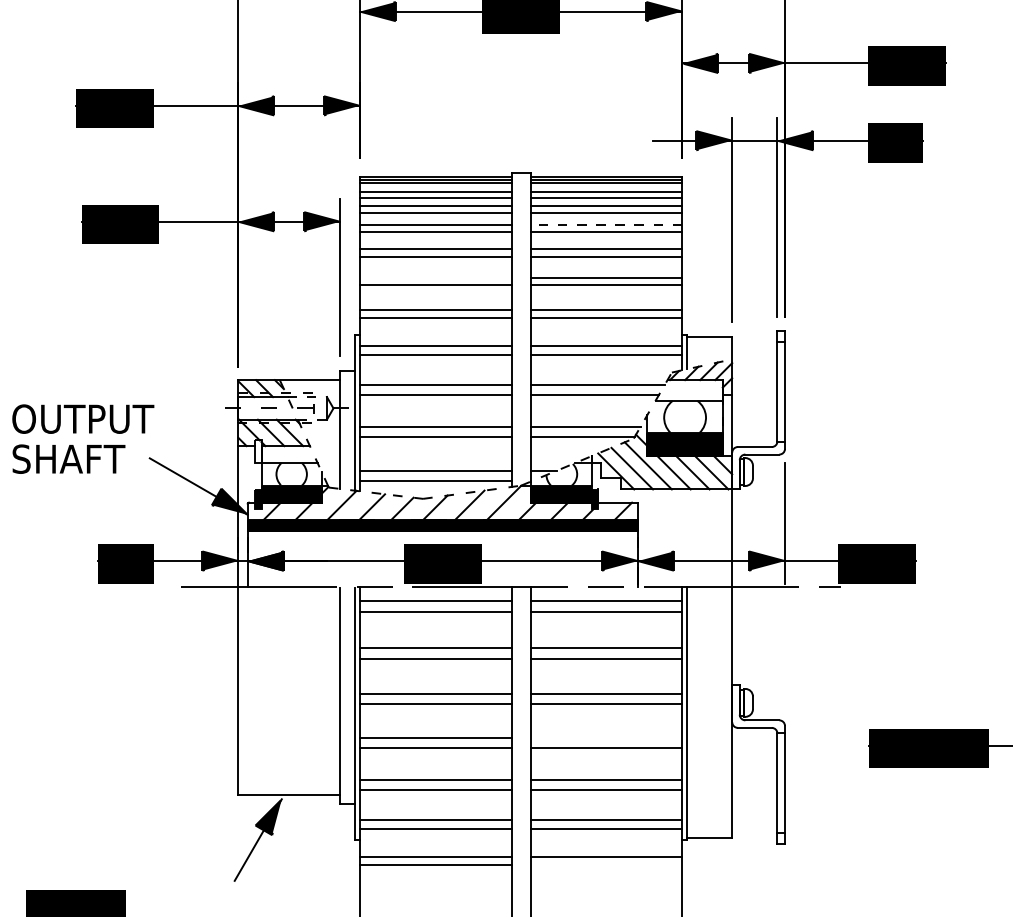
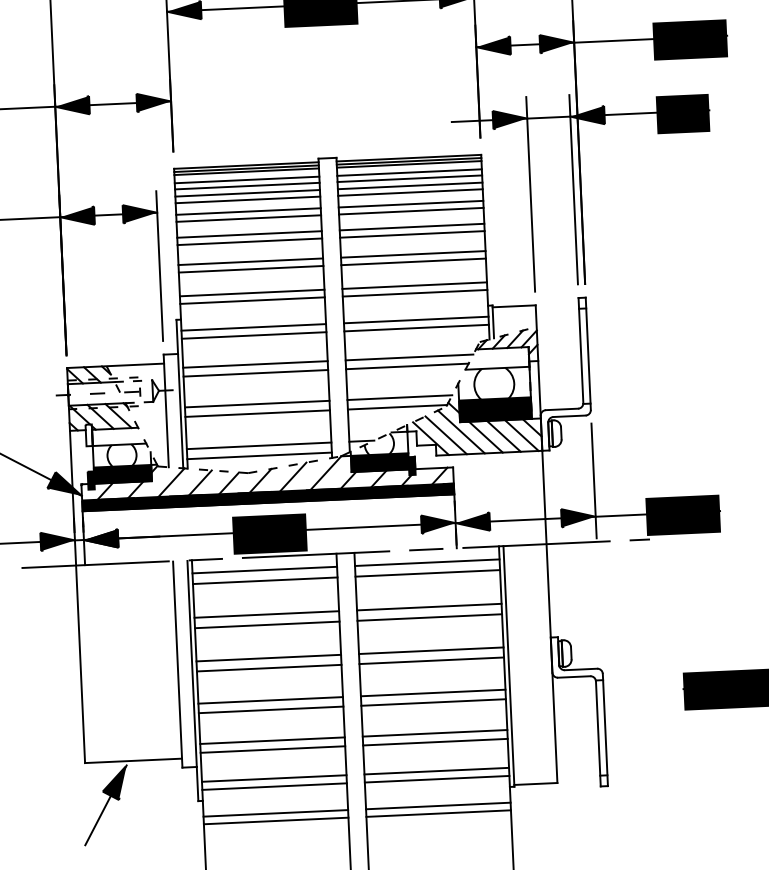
line: (606, 224) -> (411, 203), dashed -> solid
line: (435, 277) -> (250, 261), added
line: (606, 737) -> (433, 692), added
line: (606, 864) -> (438, 813), added

